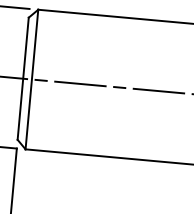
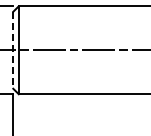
line: (23, 79) -> (13, 50), solid -> dashed

